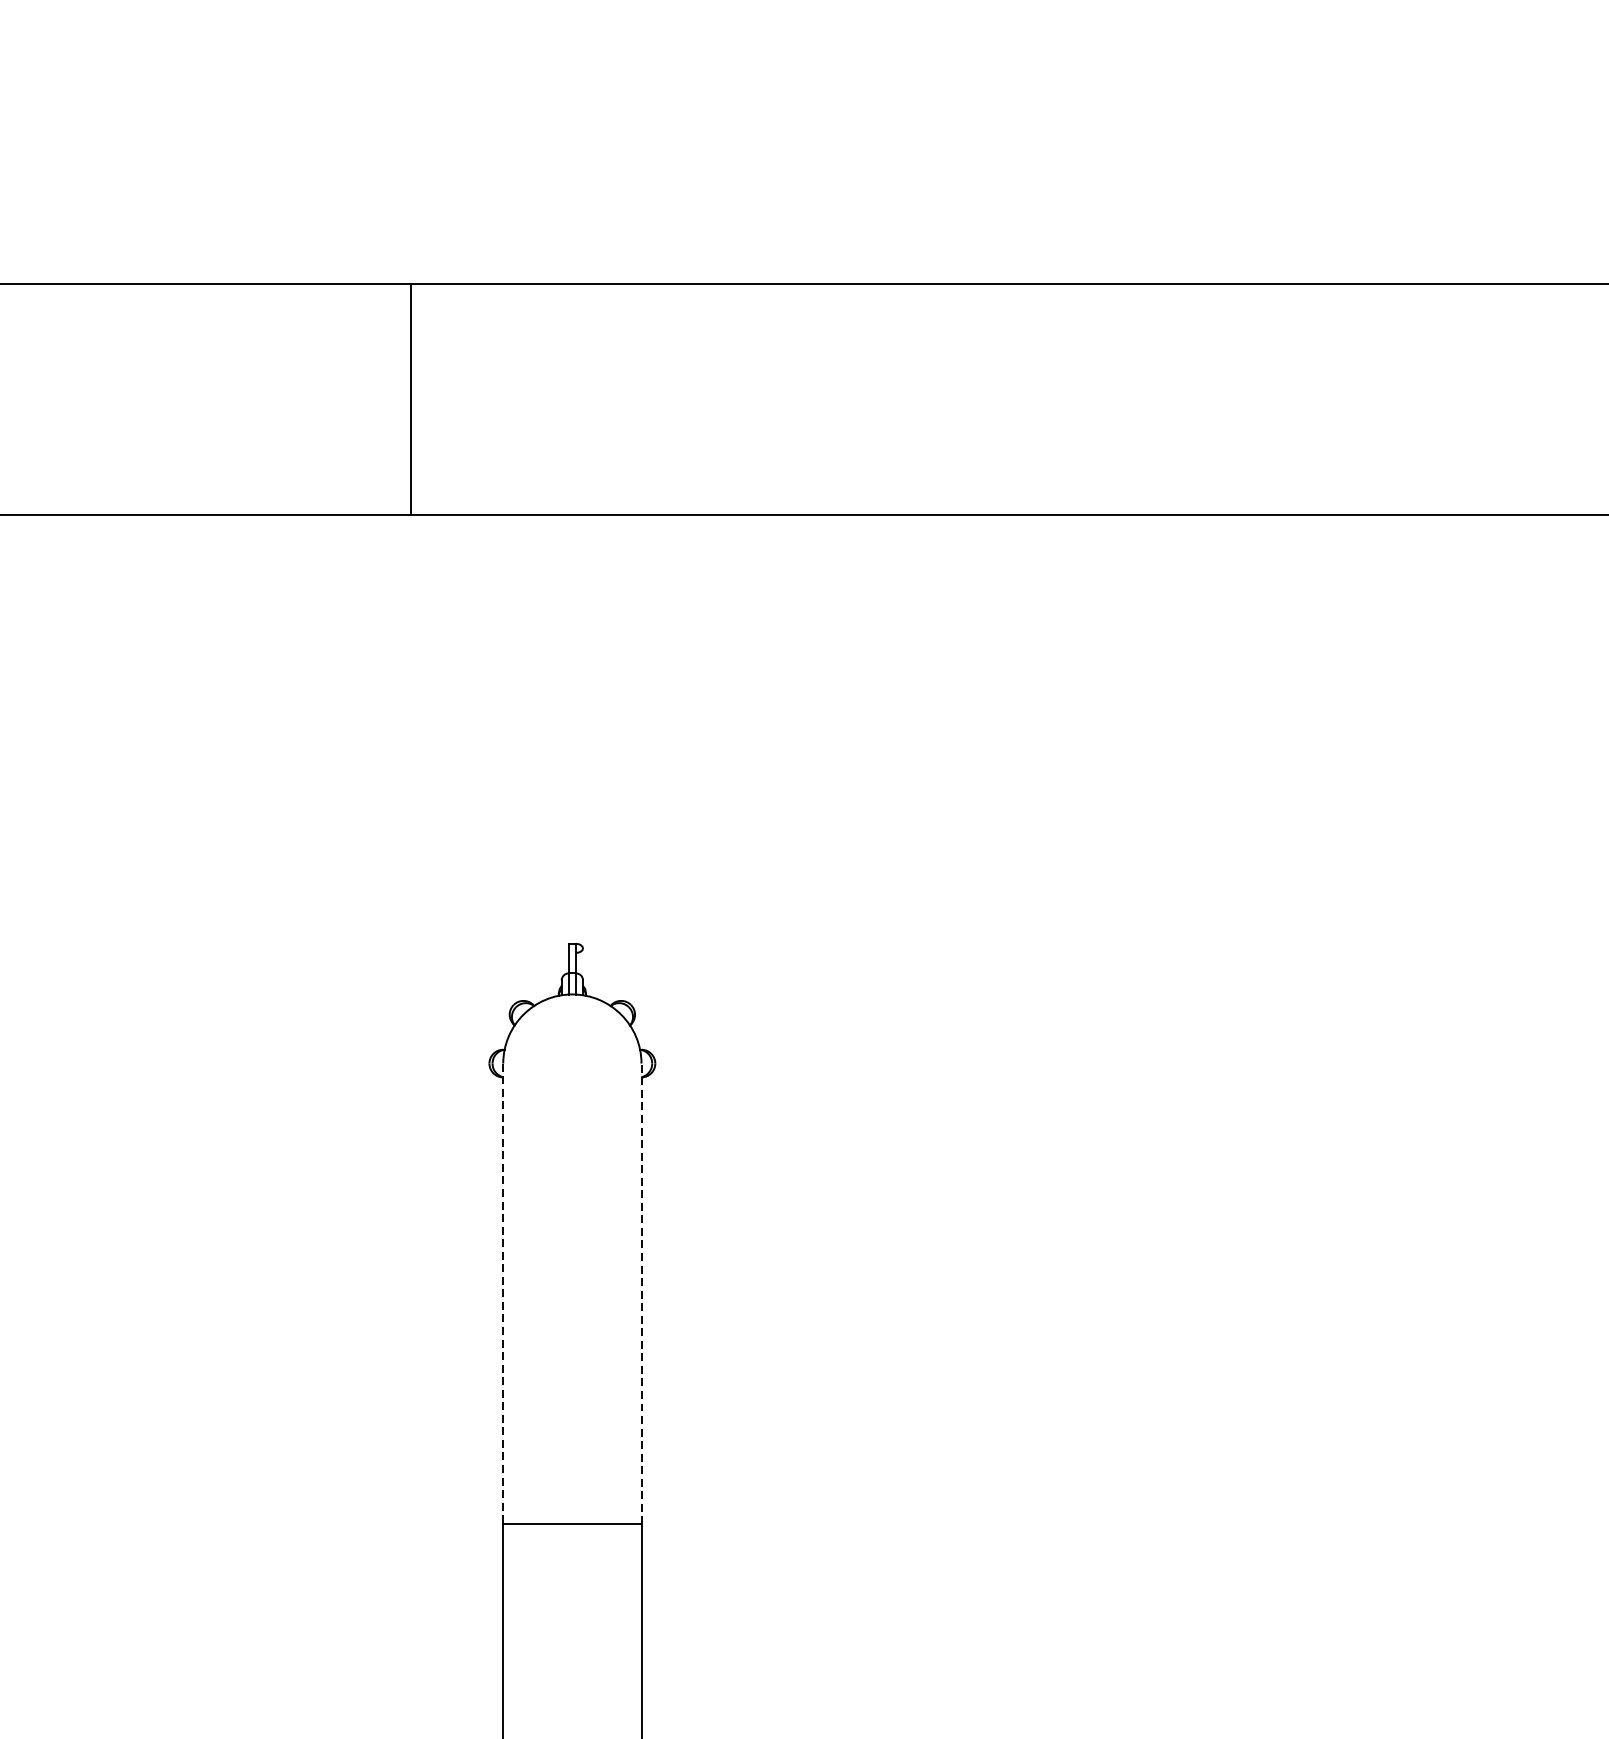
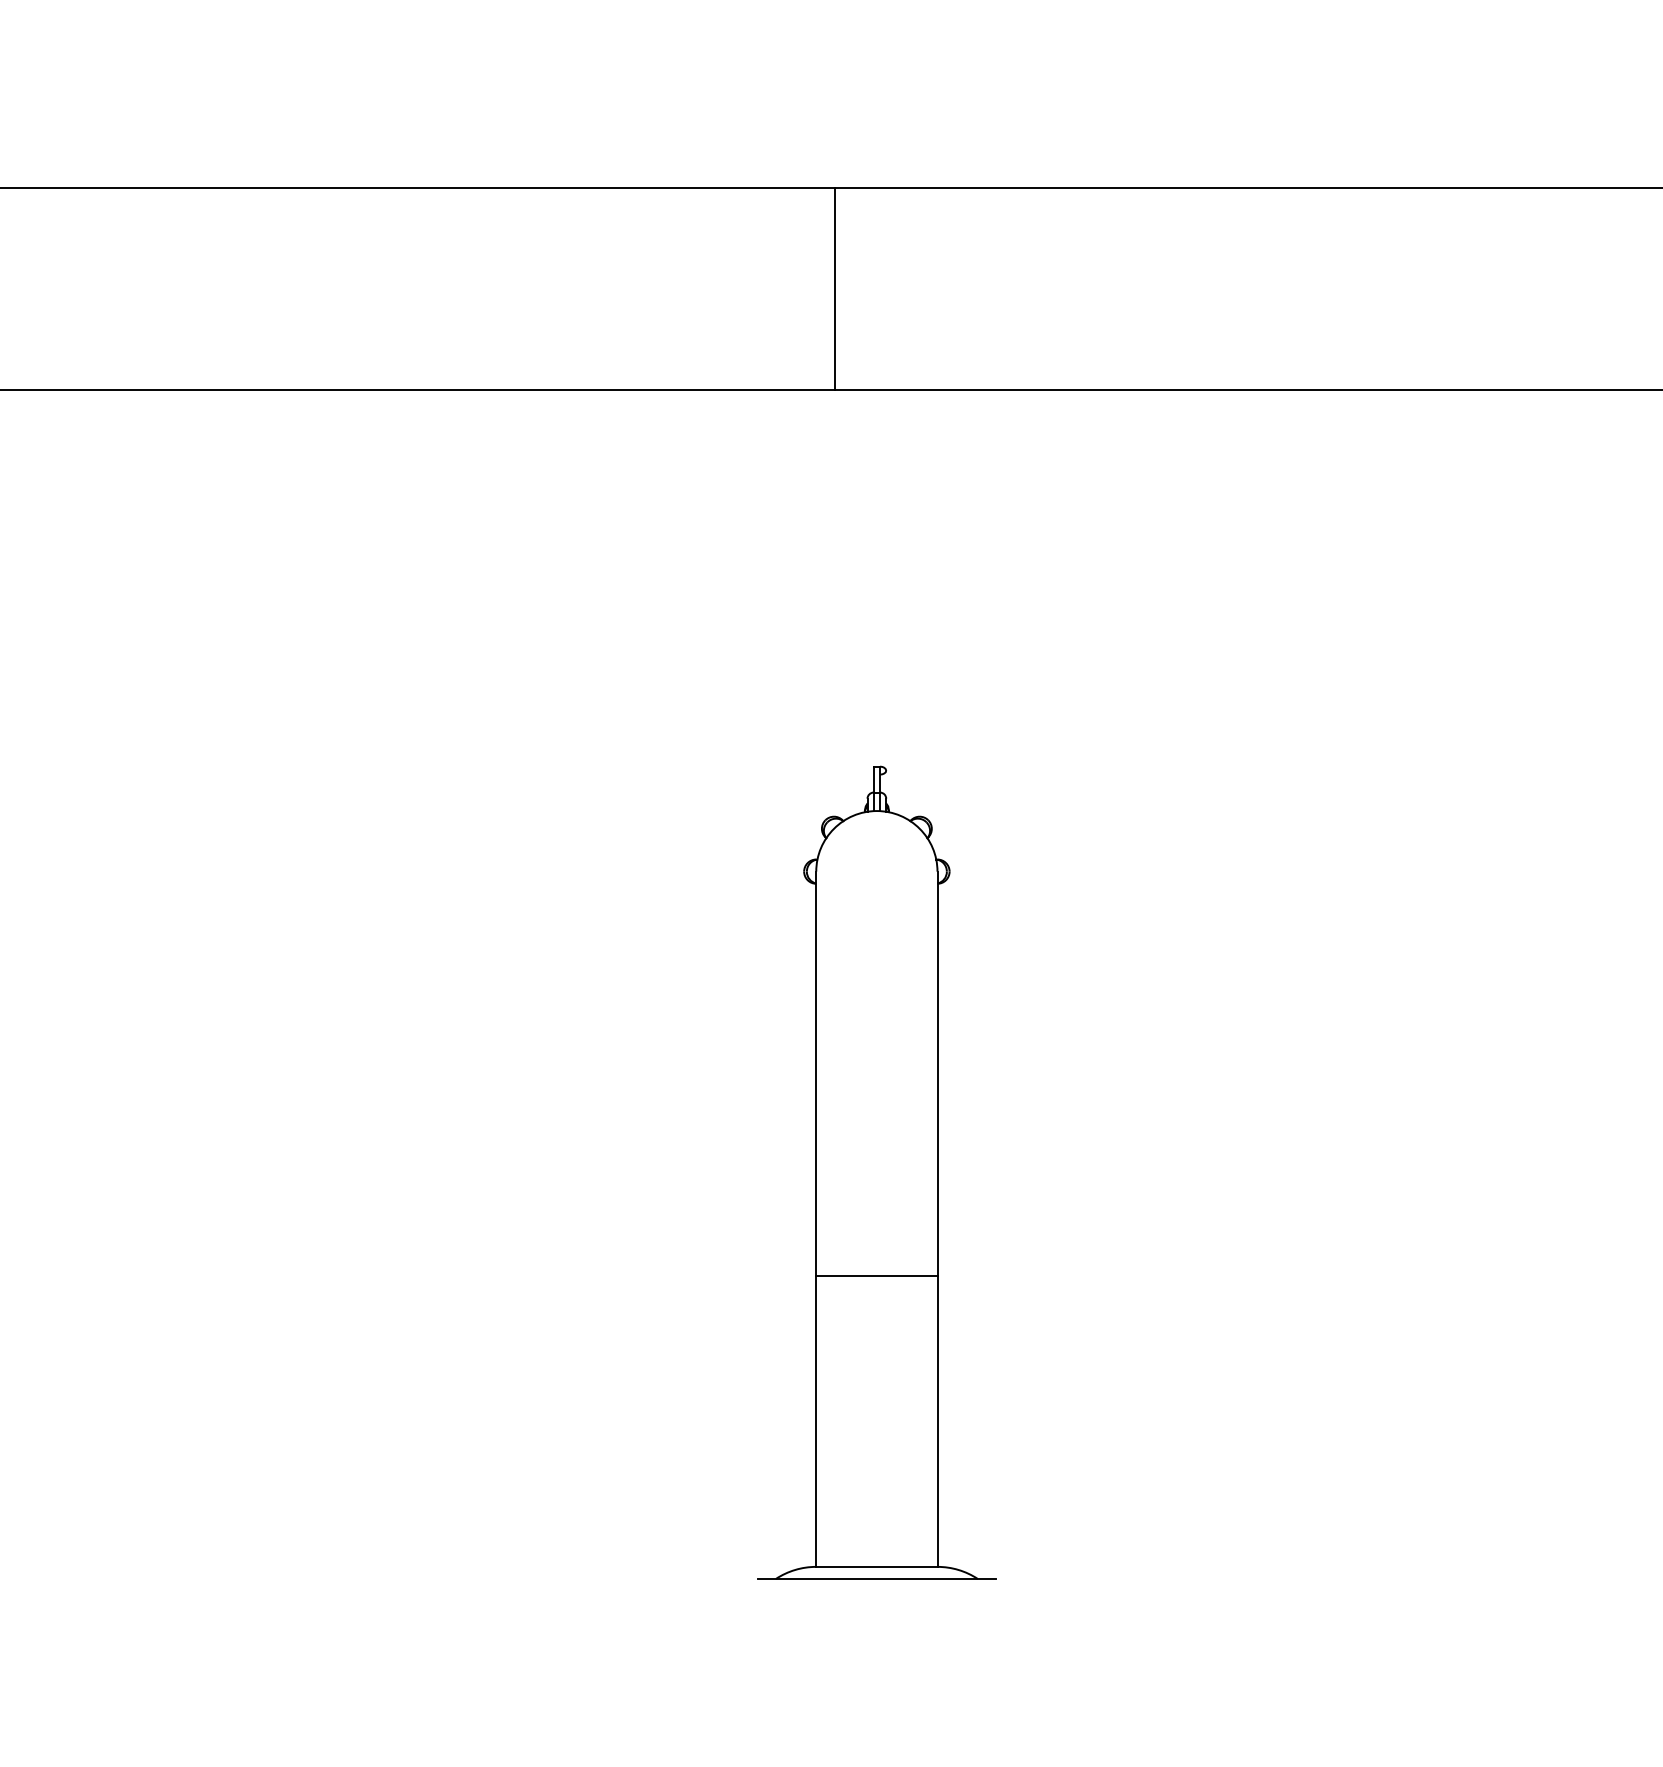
line: (411, 399) -> (834, 289), moved
line: (641, 1293) -> (937, 1073), dashed -> solid
line: (503, 1294) -> (816, 1074), dashed -> solid

